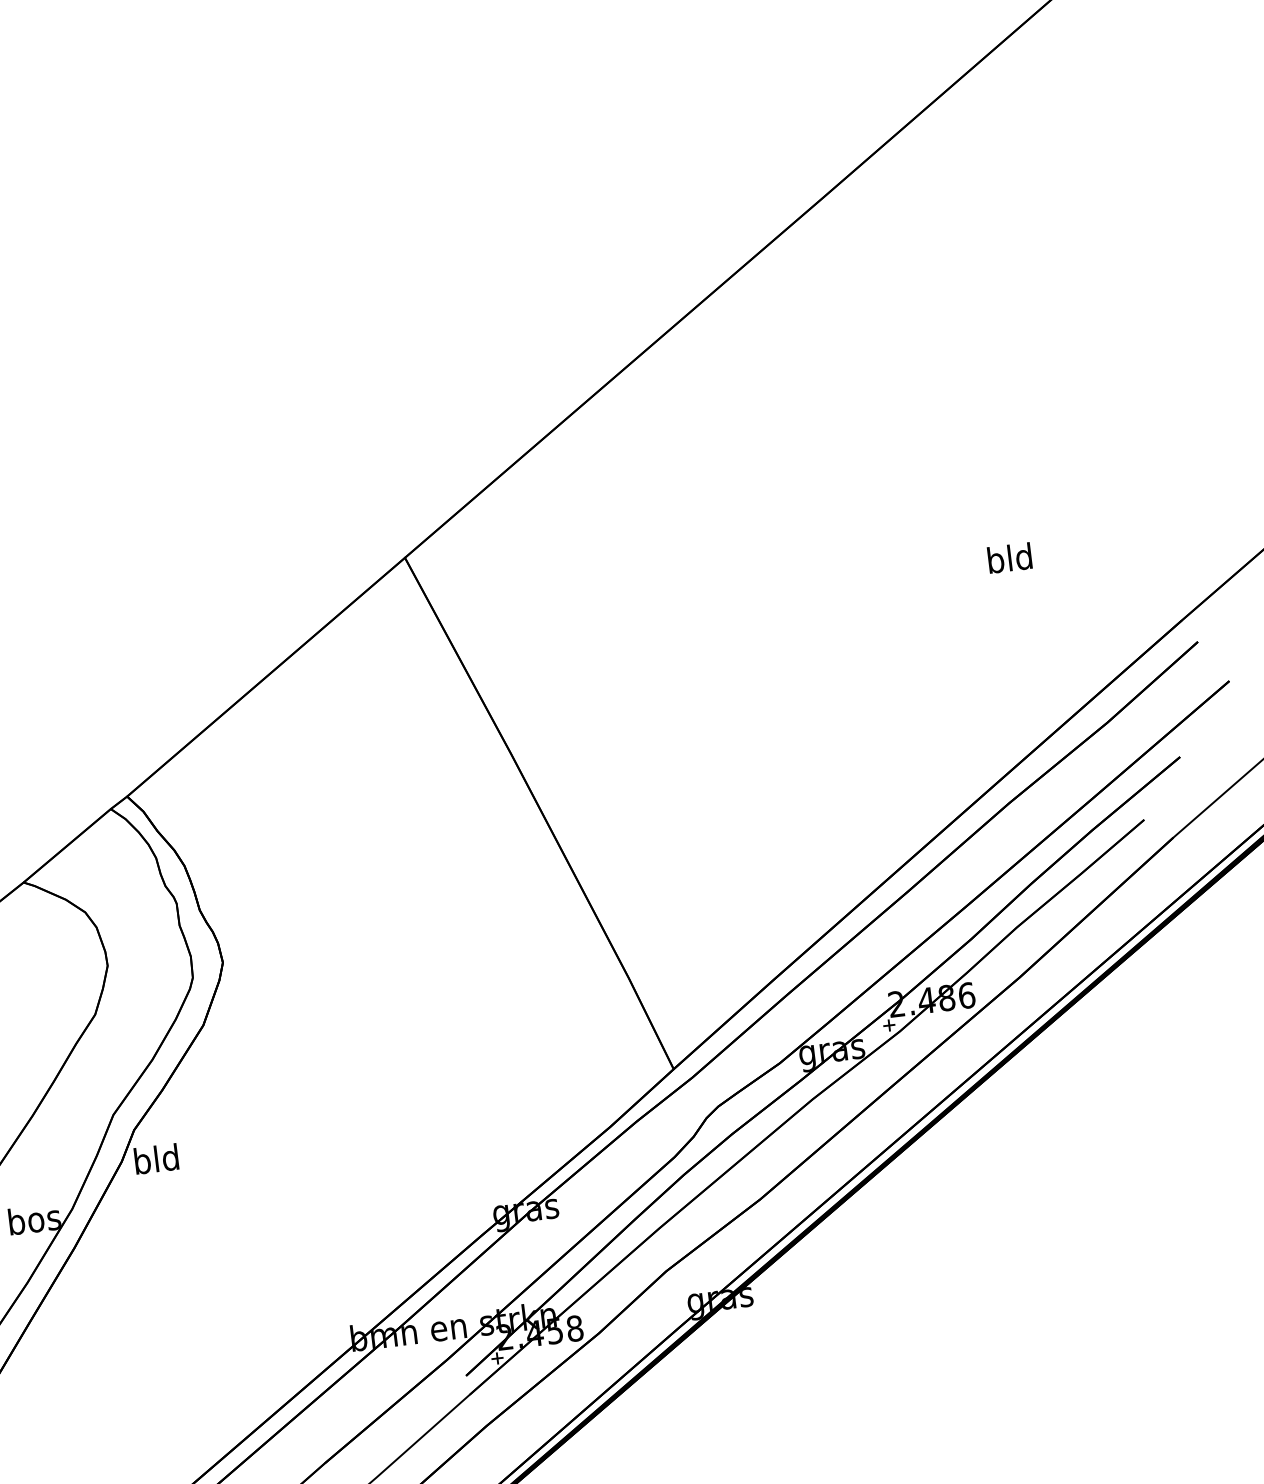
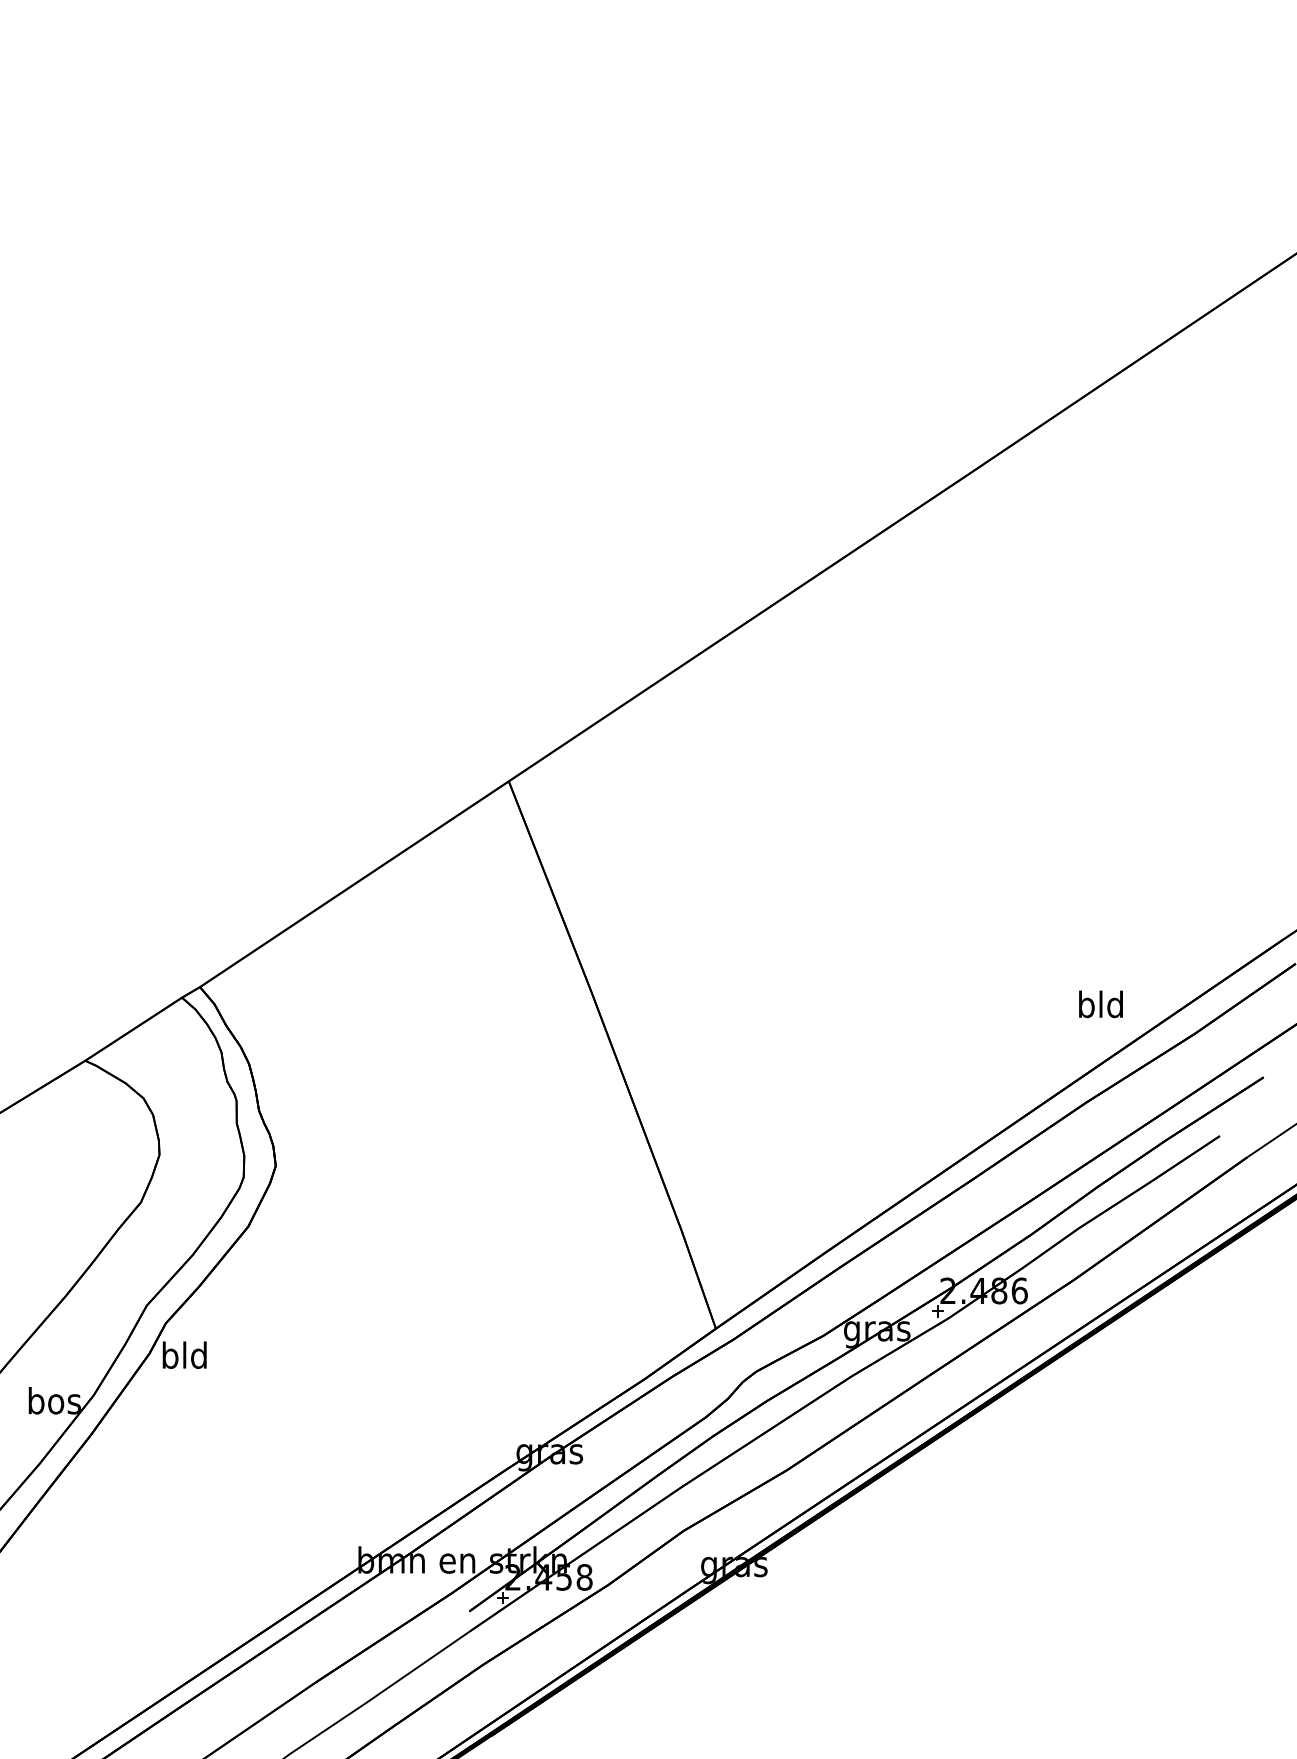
text: (1009, 558) -> (1100, 1004), moved

